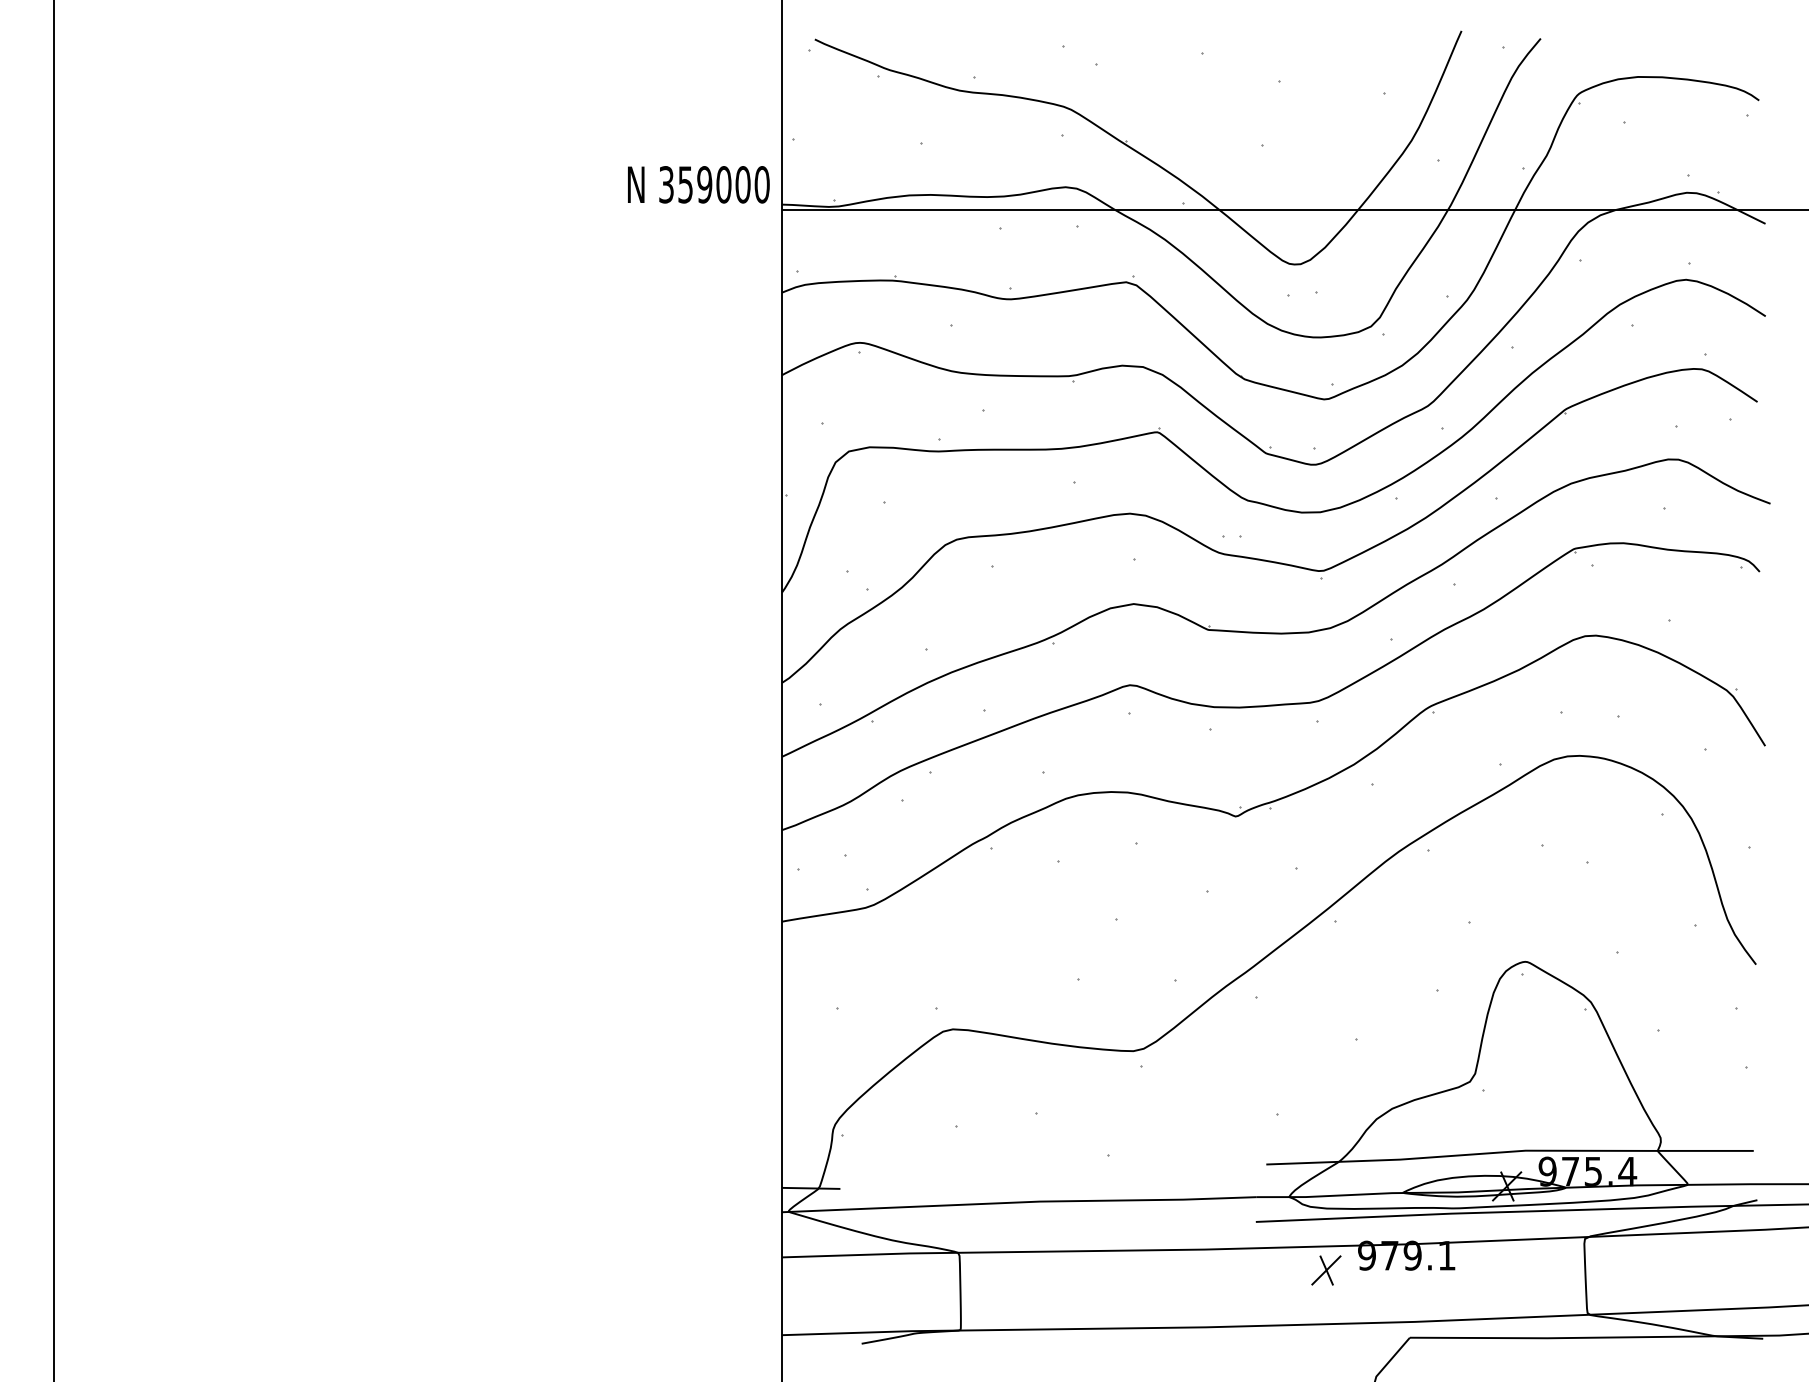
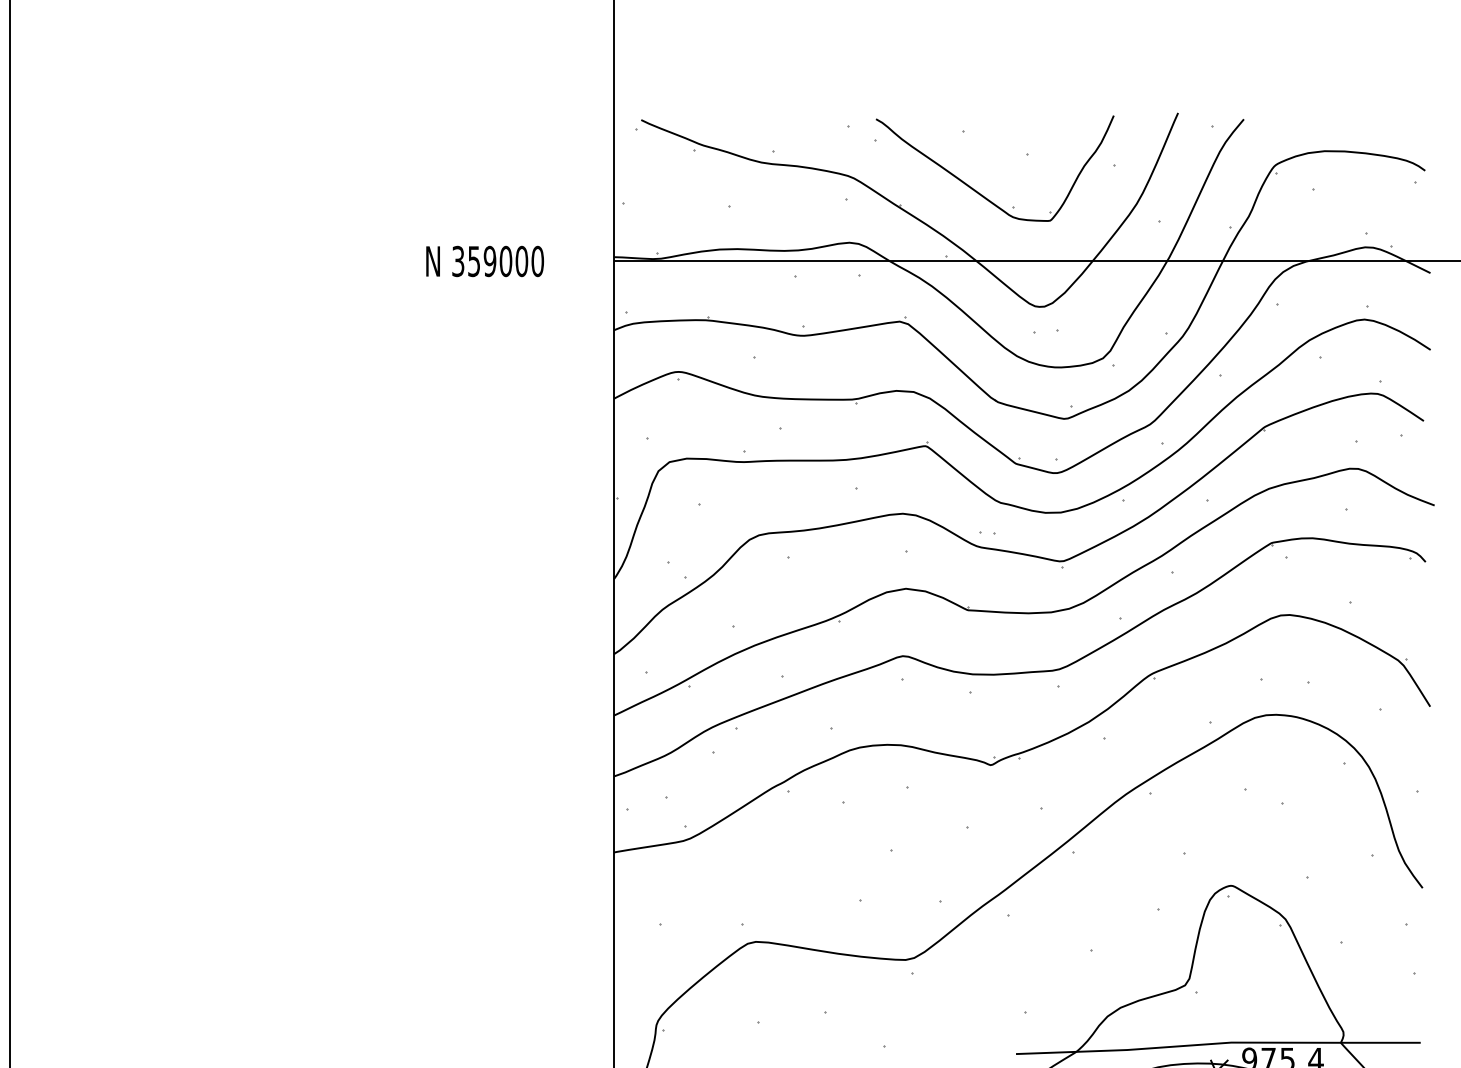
part: (1221, 126) -> (978, 192), added
text: (698, 184) -> (484, 261), moved

